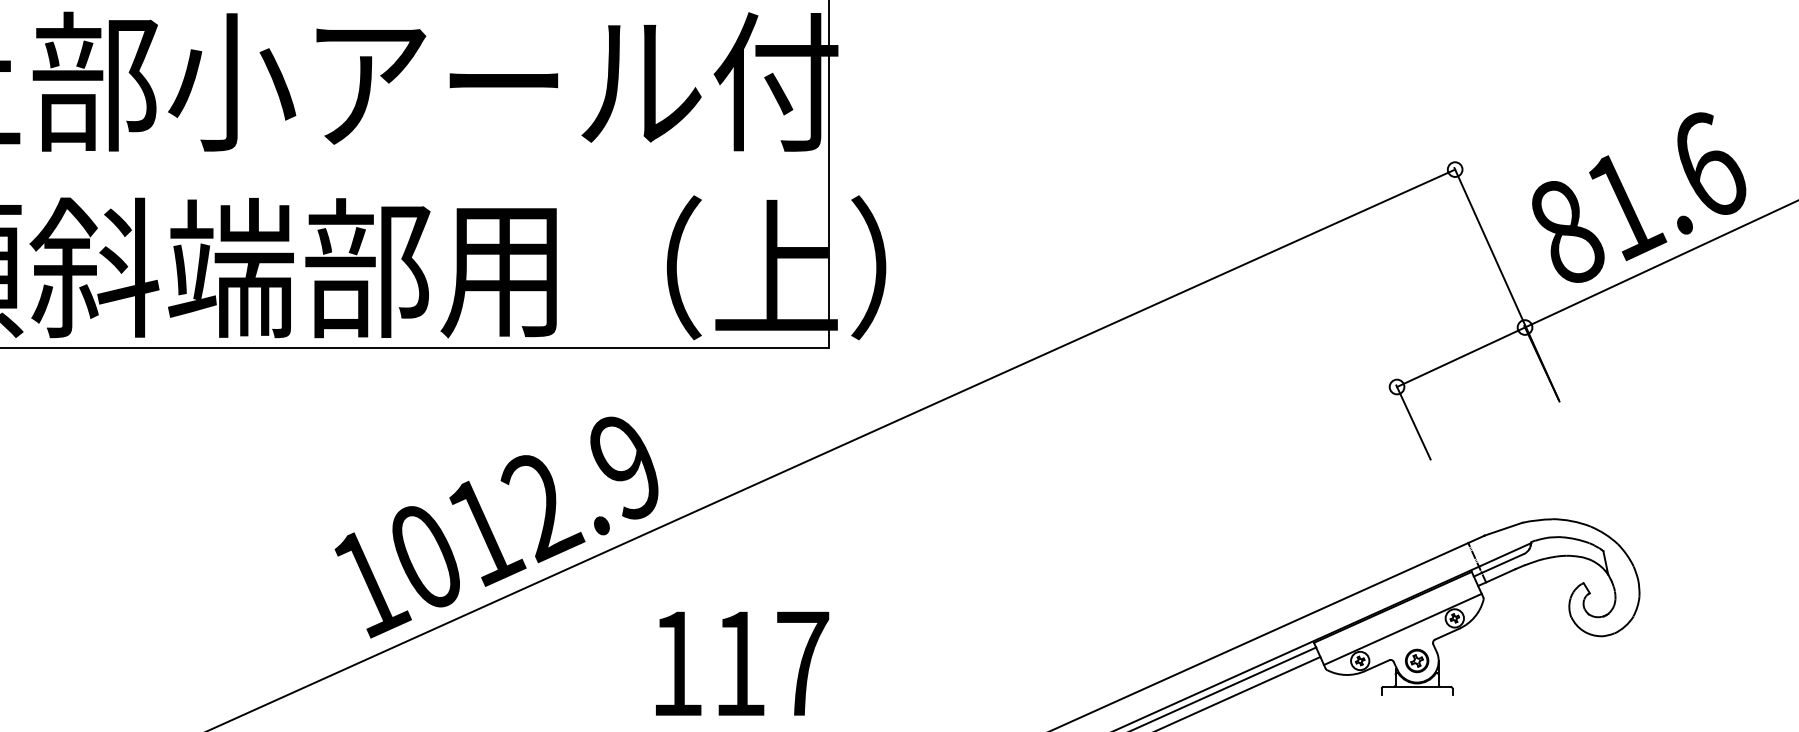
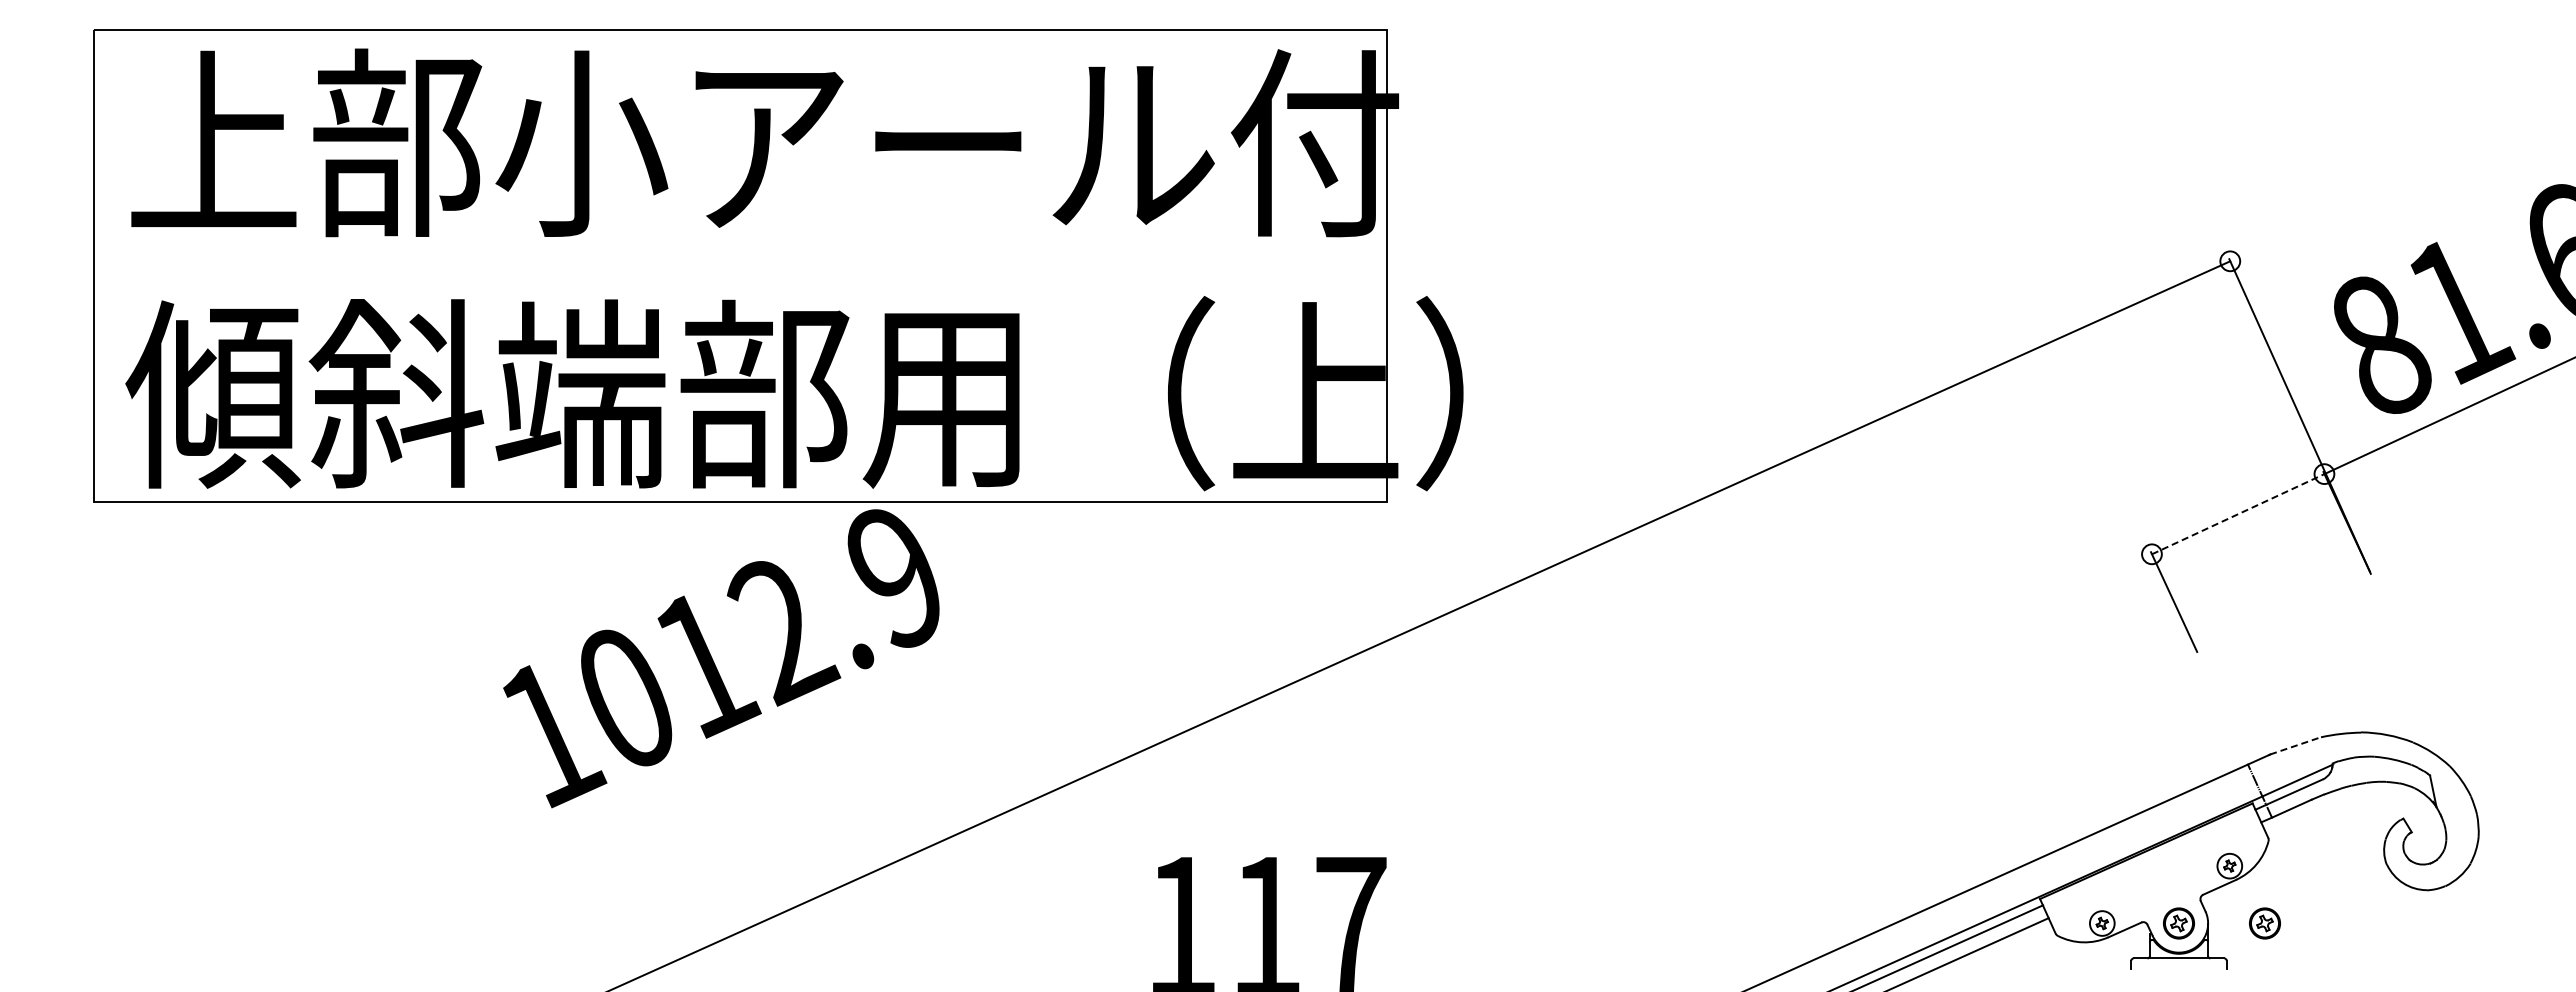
line: (1461, 357) -> (2238, 514), solid -> dashed
text: (496, 527) -> (721, 658), moved
line: (1503, 528) -> (2295, 745), solid -> dashed
line: (1402, 629) -> (2159, 880), removed
part: (1480, 660) -> (2264, 923), added

